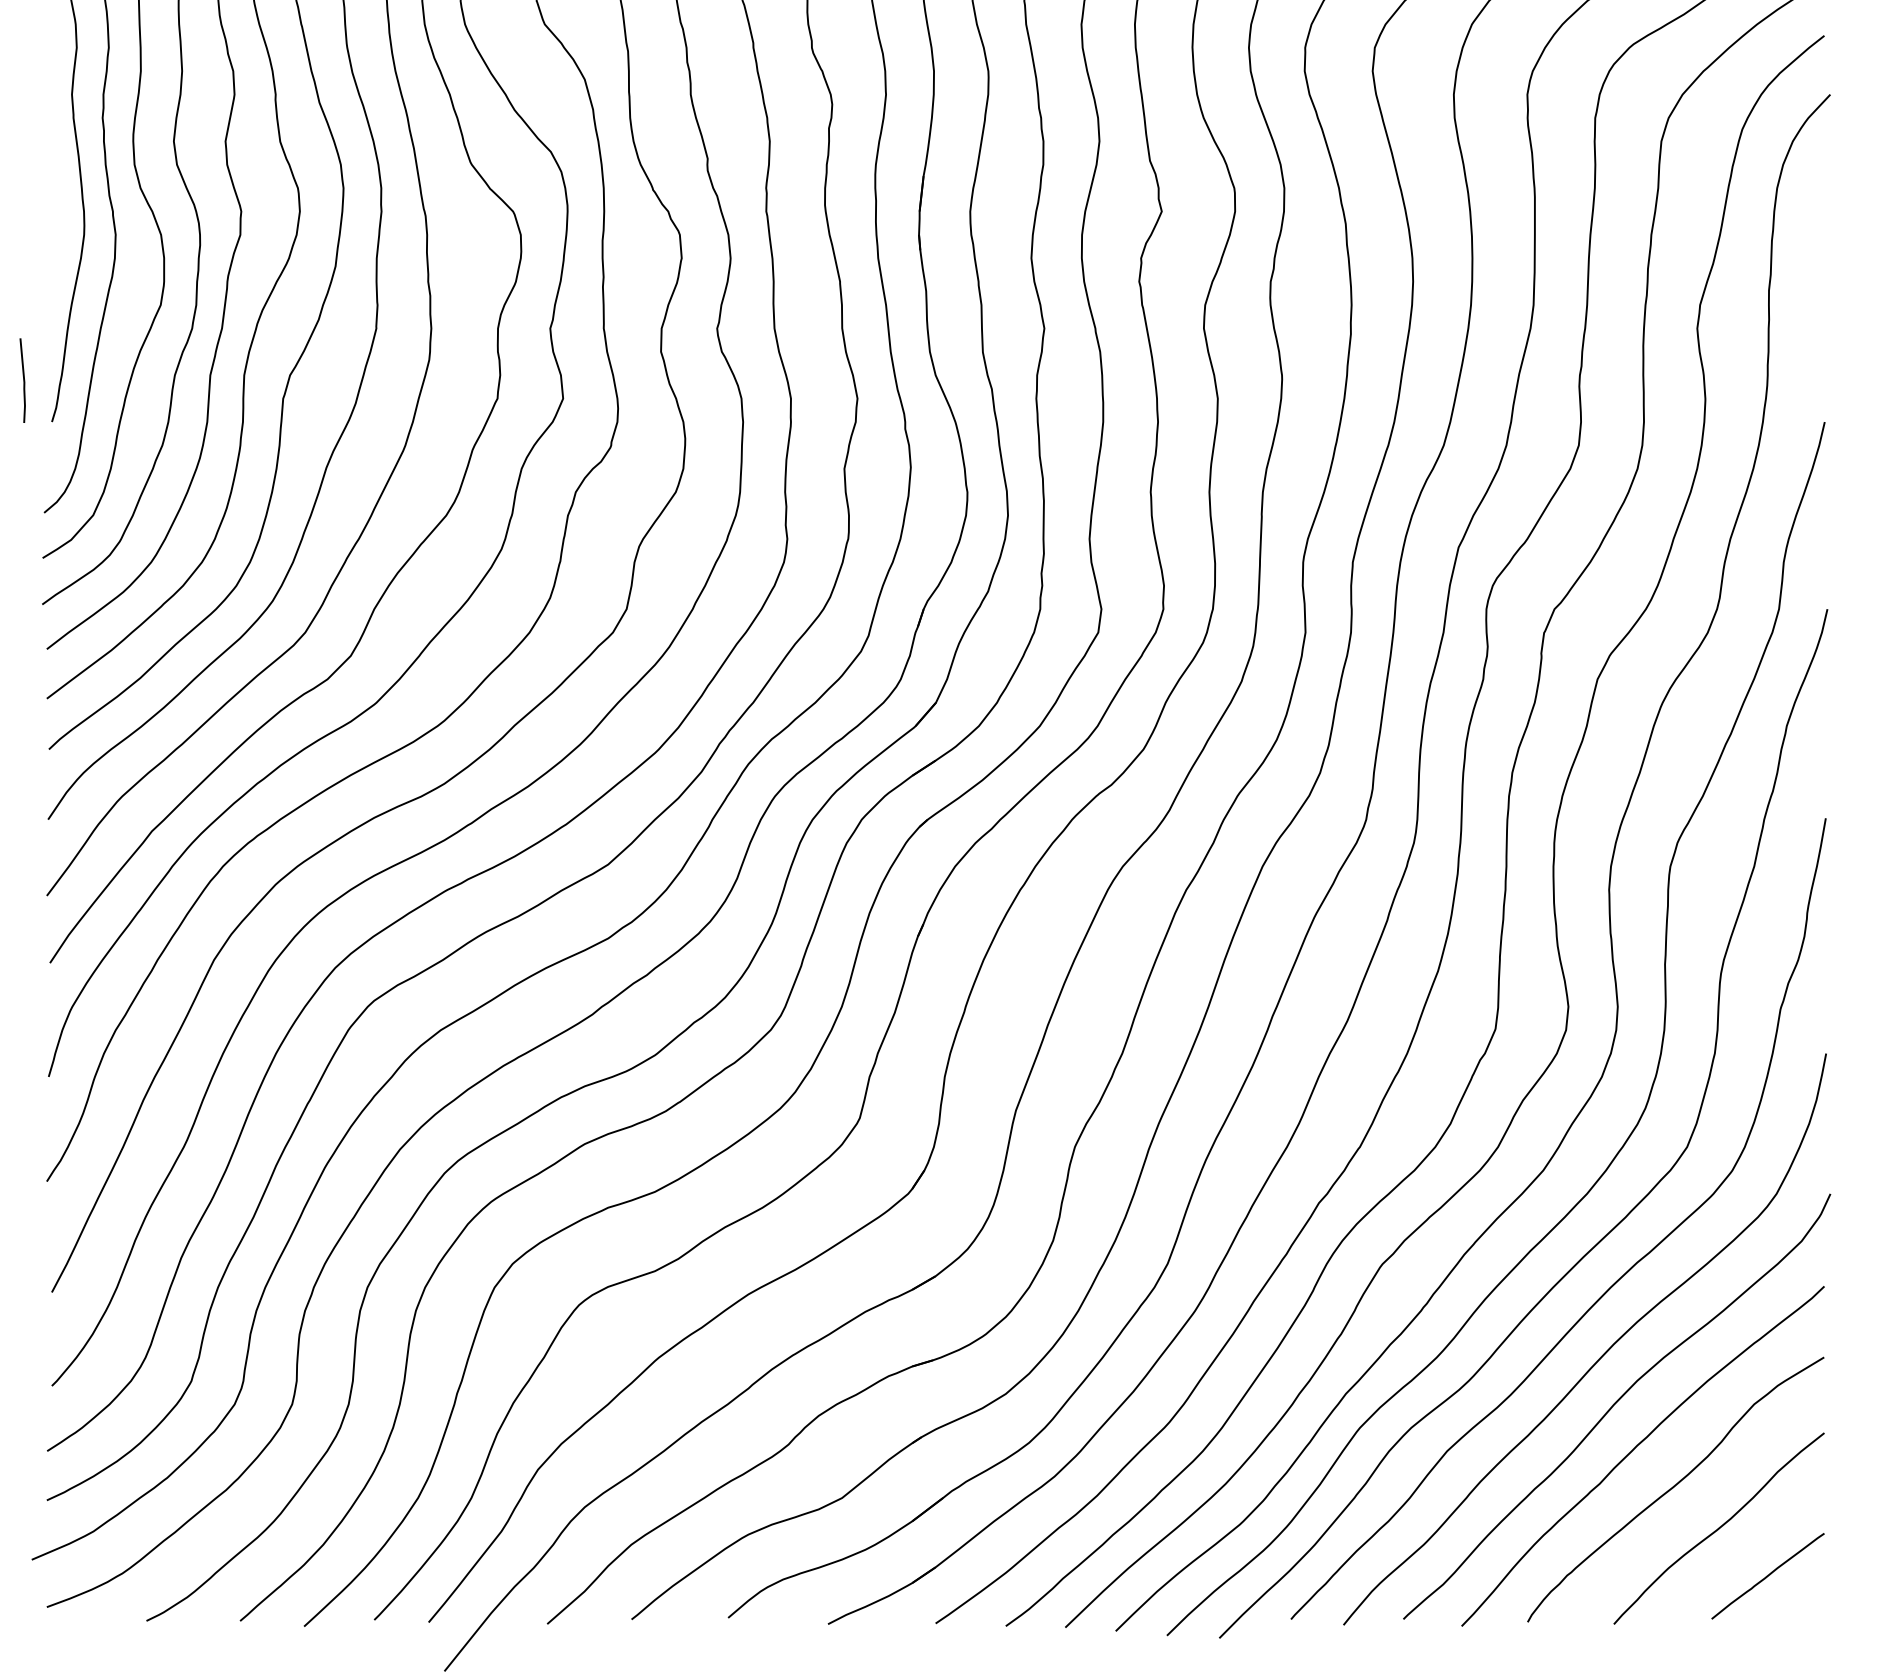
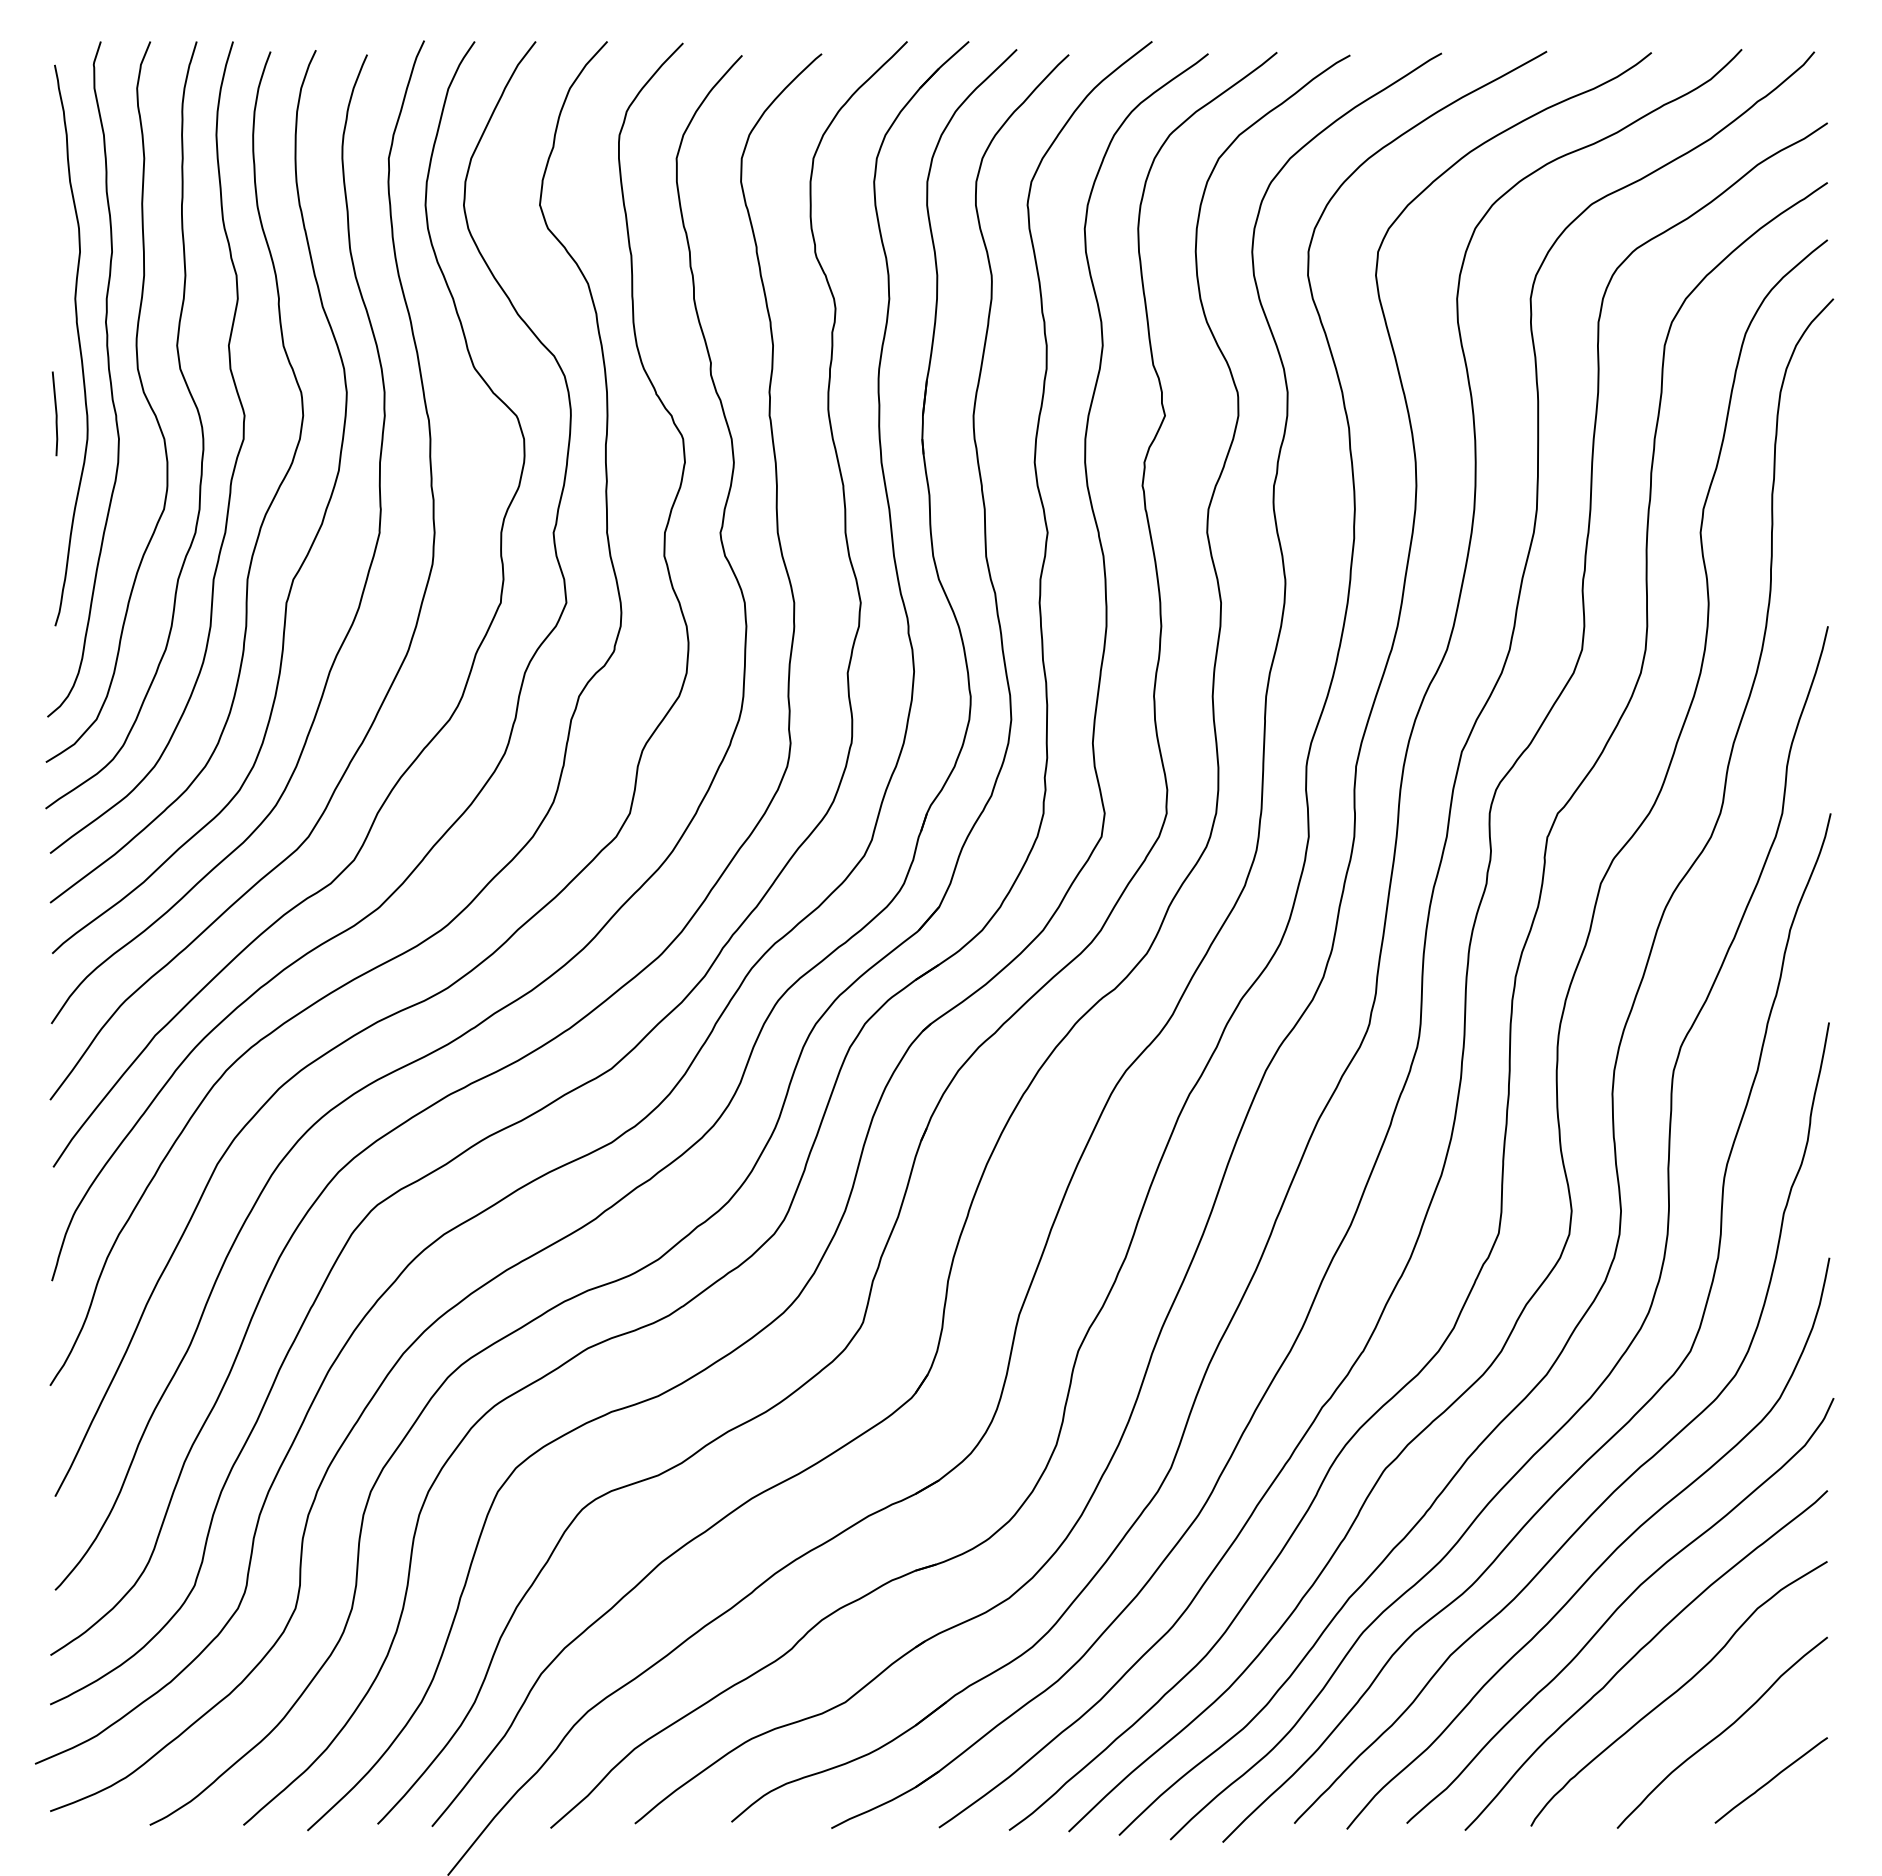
line: (23, 380) -> (55, 413), moved

